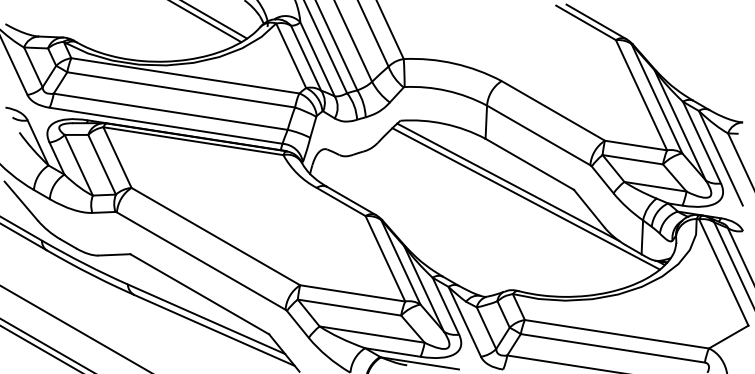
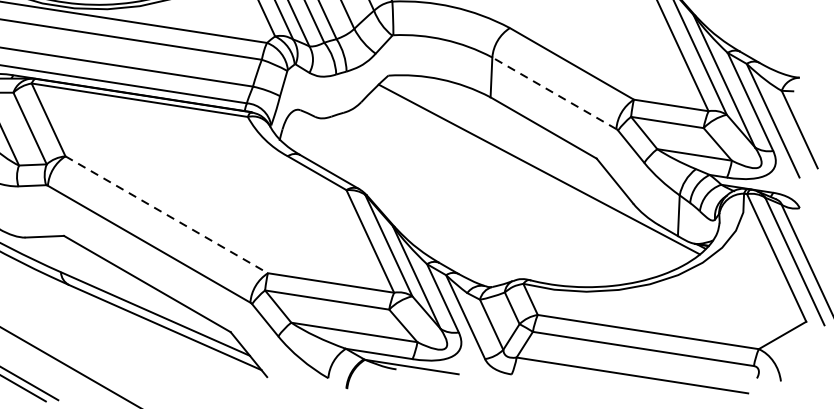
line: (538, 135) -> (554, 93), solid -> dashed
line: (508, 181) -> (518, 148), removed
line: (216, 236) -> (167, 214), solid -> dashed

